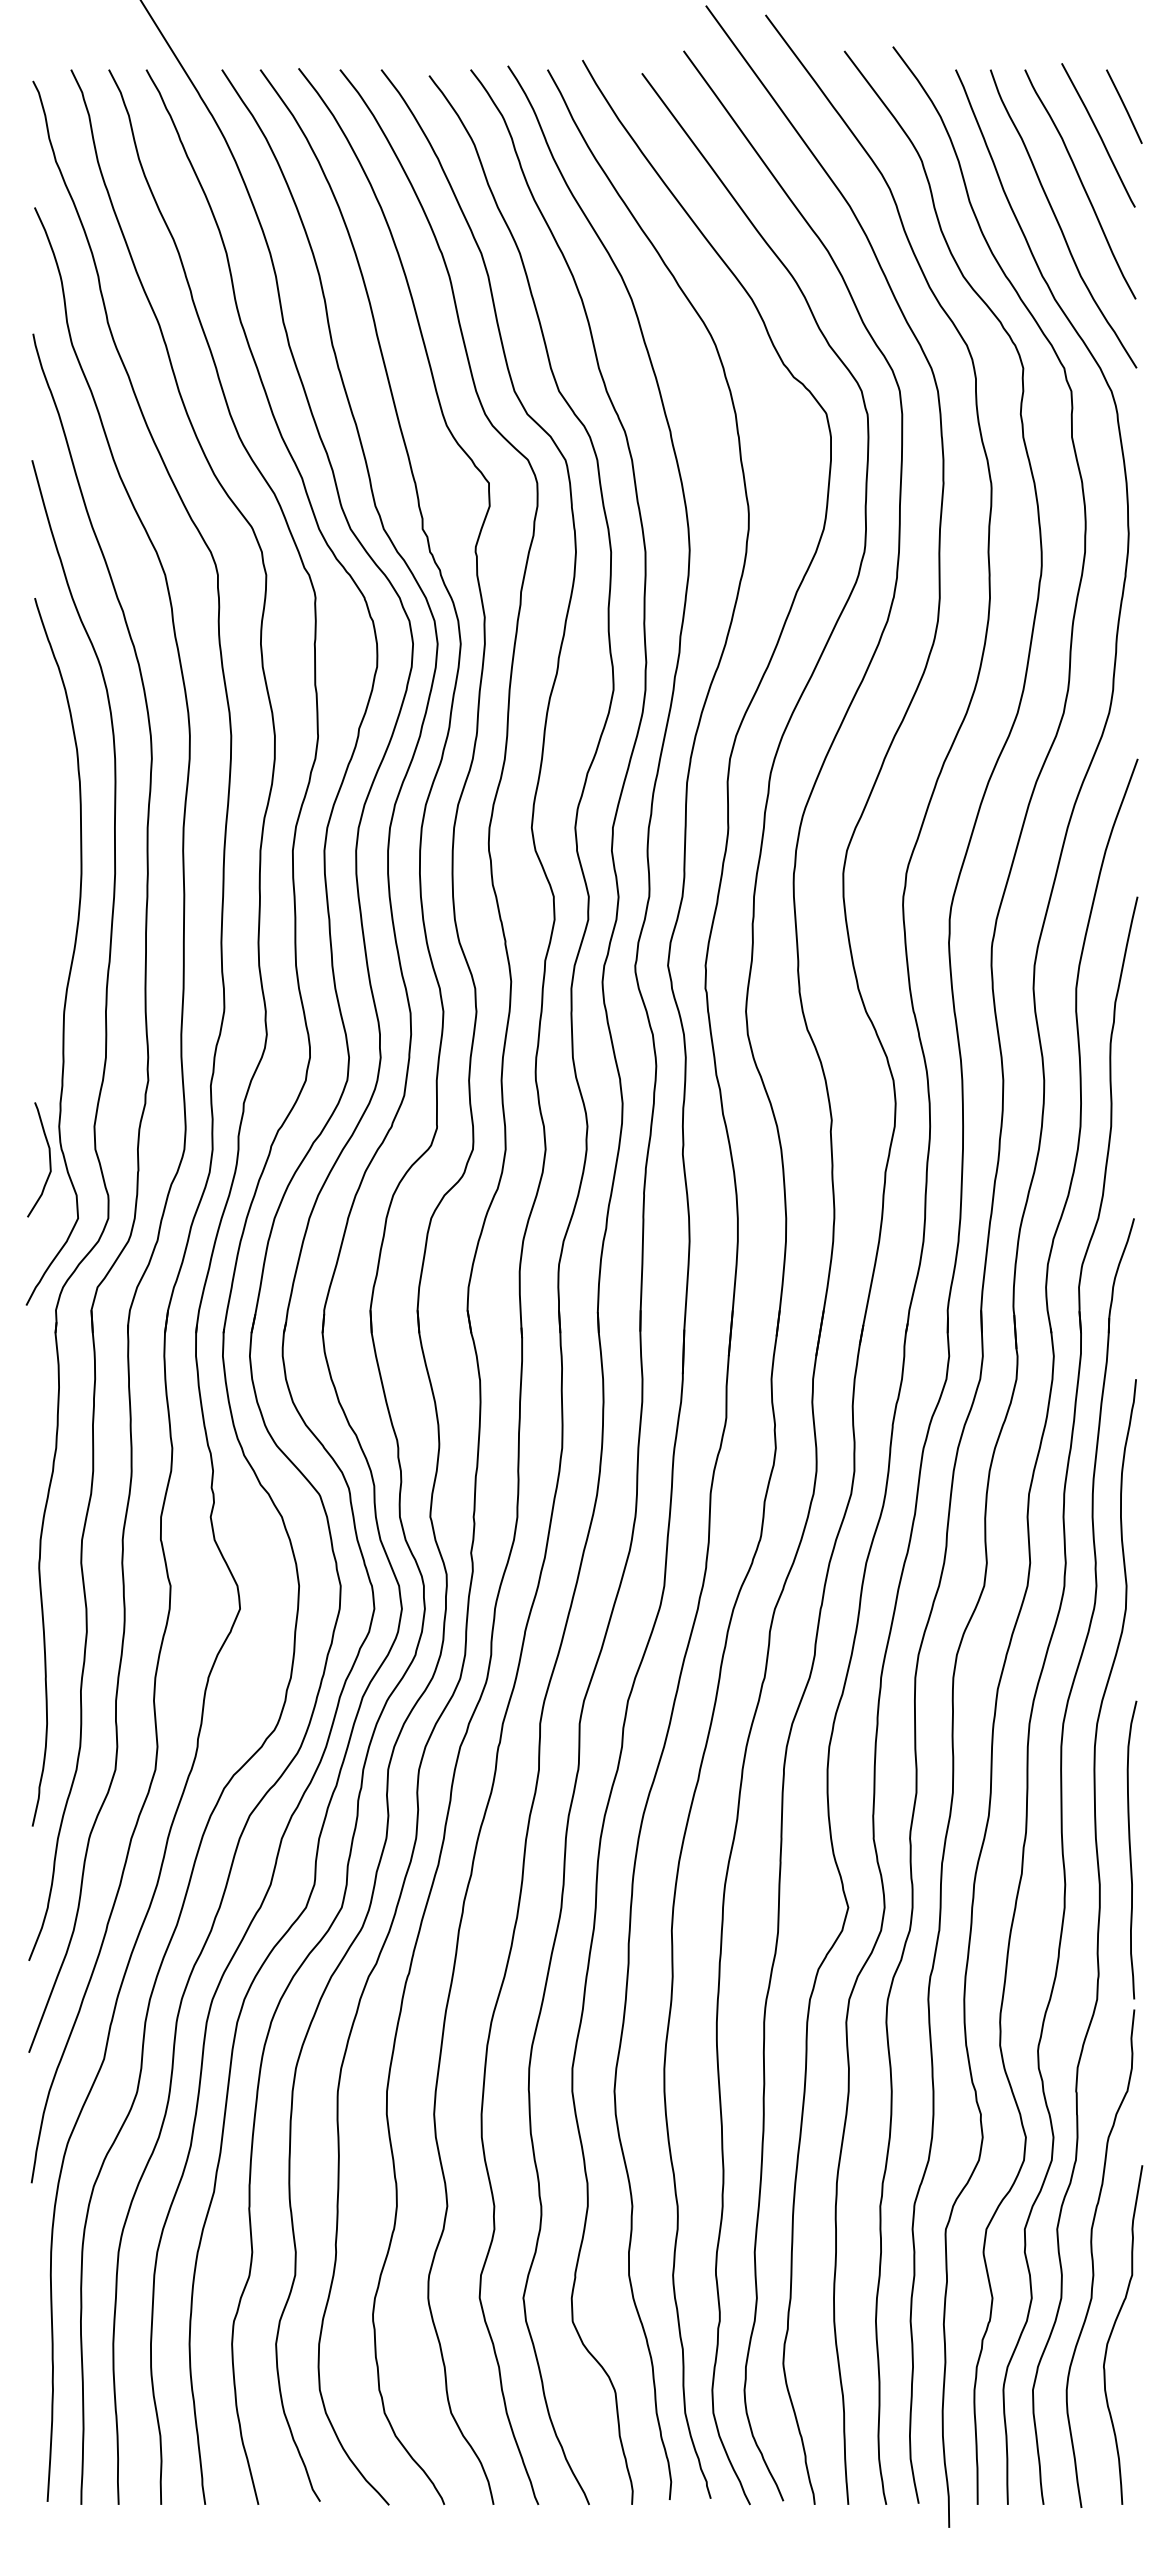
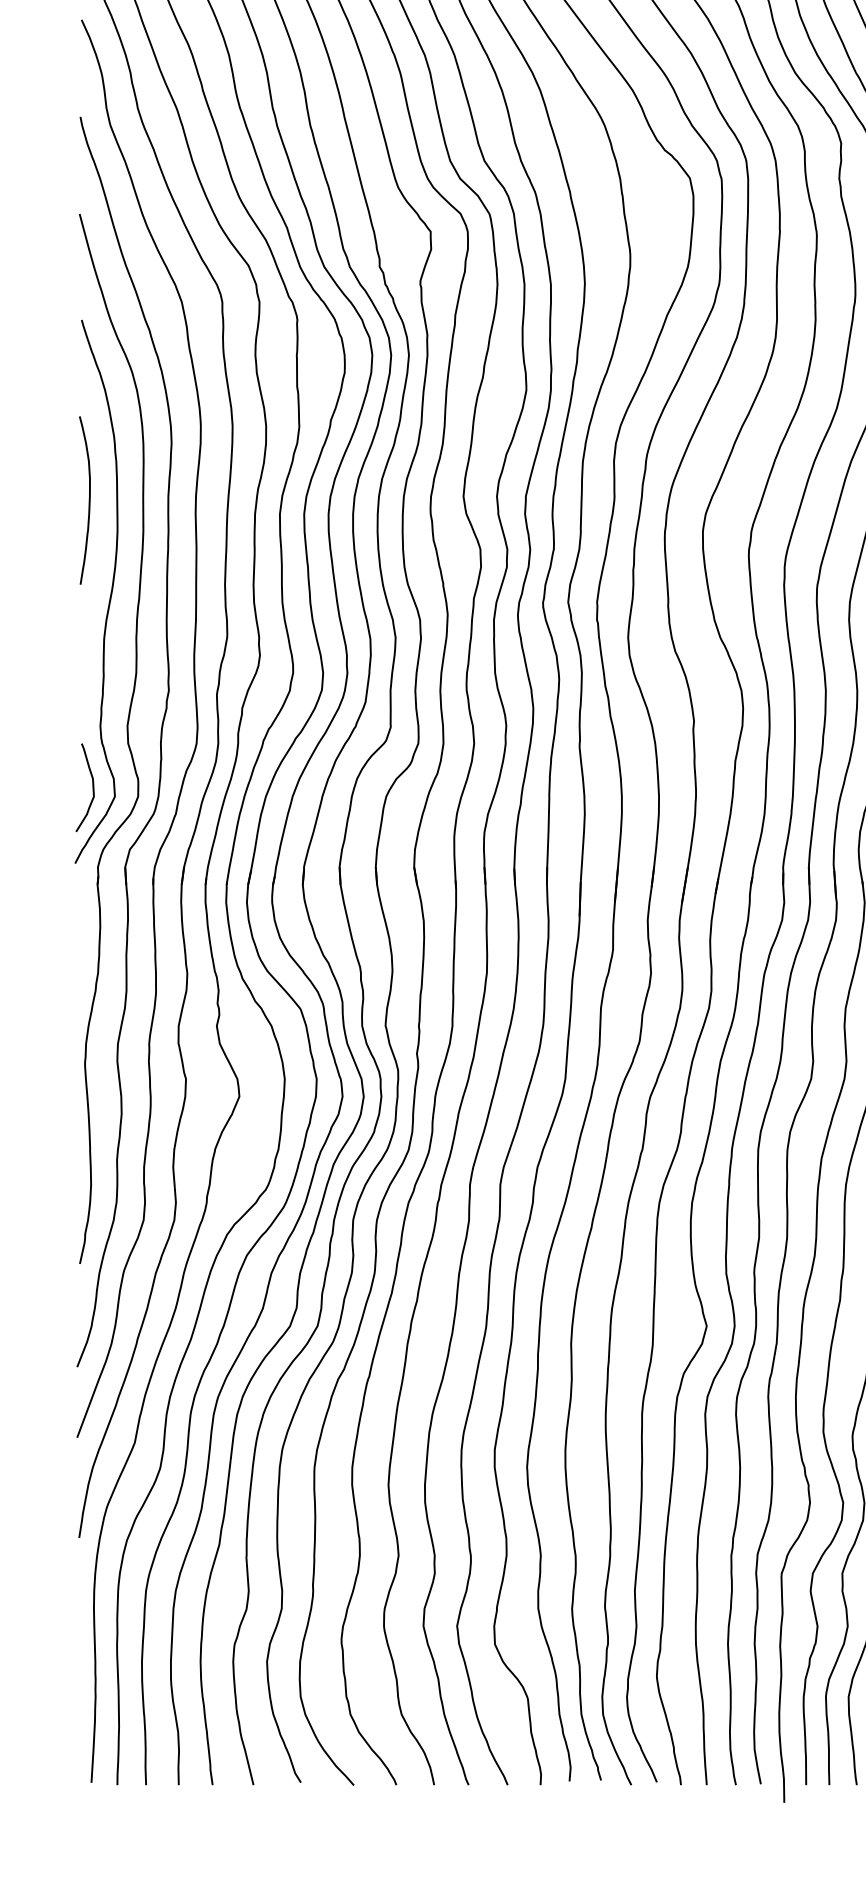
curve: (44, 832) -> (89, 500), added
curve: (49, 1159) -> (92, 787), moved

